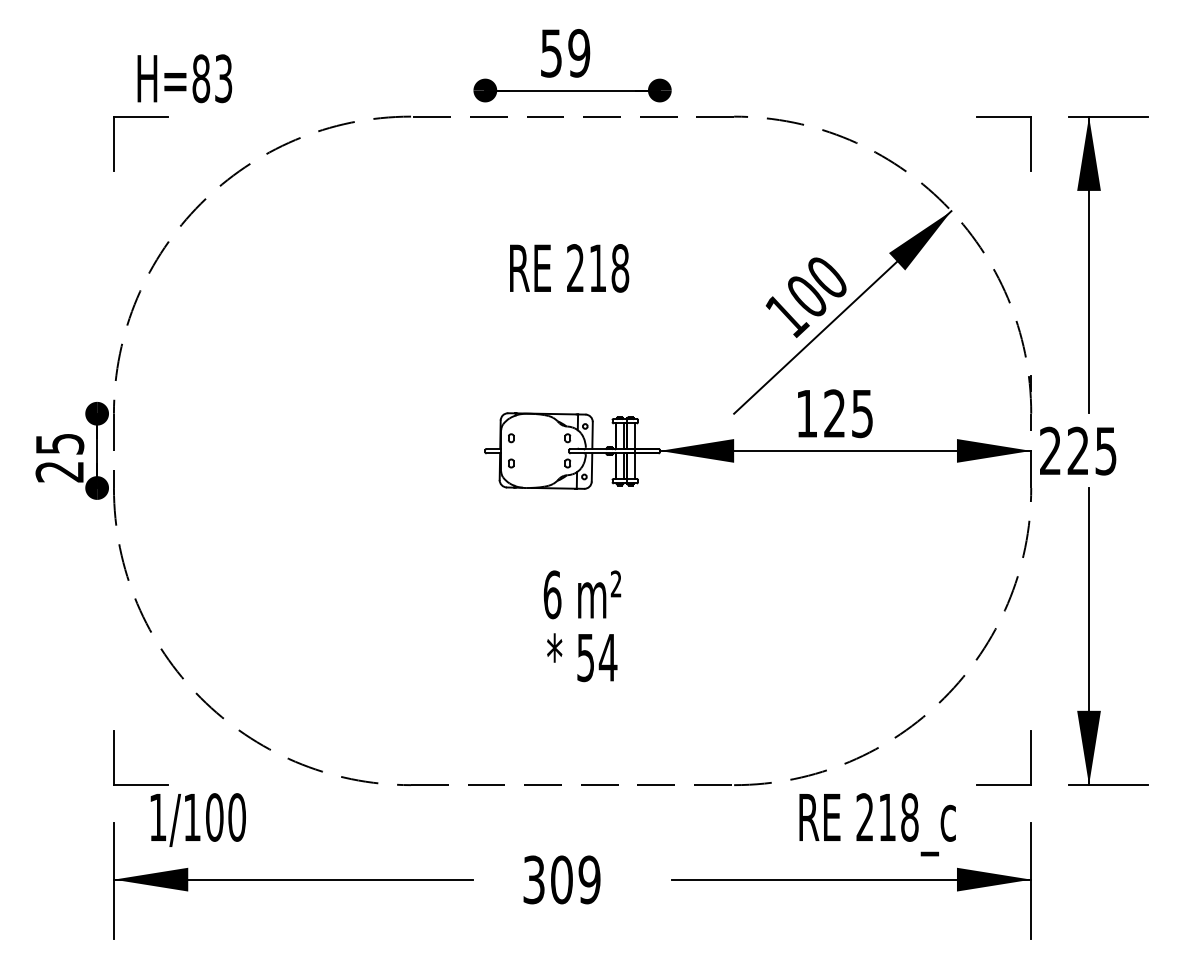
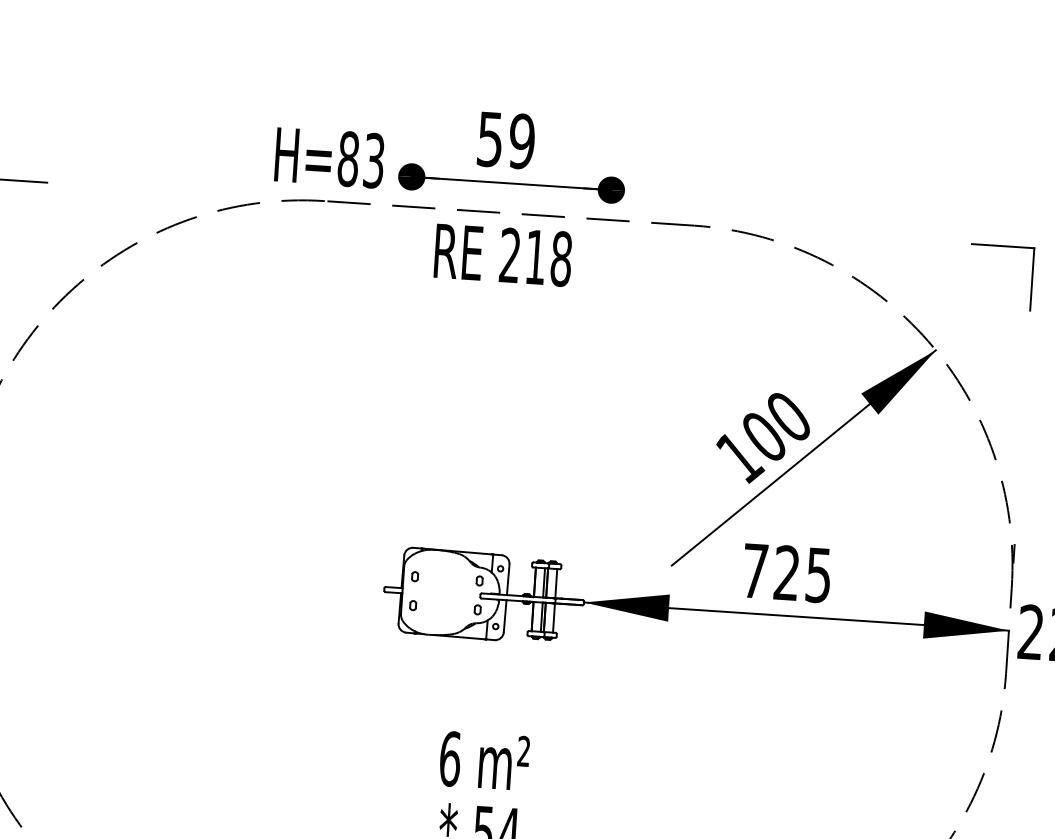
text: (184, 78) -> (329, 157), moved
text: (569, 268) -> (503, 255), moved
text: (806, 413) -> (754, 570), 125 -> 725

